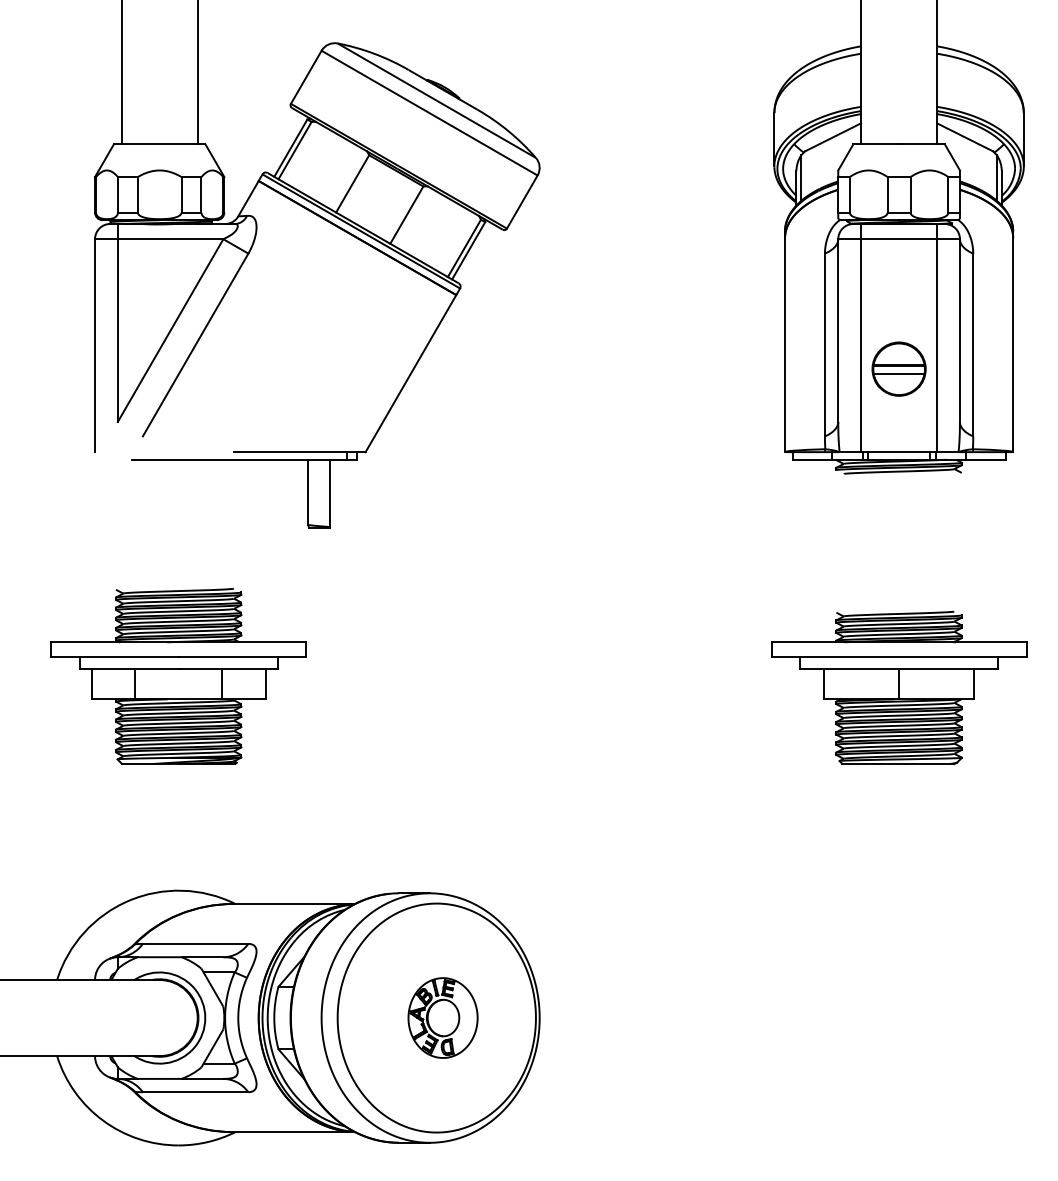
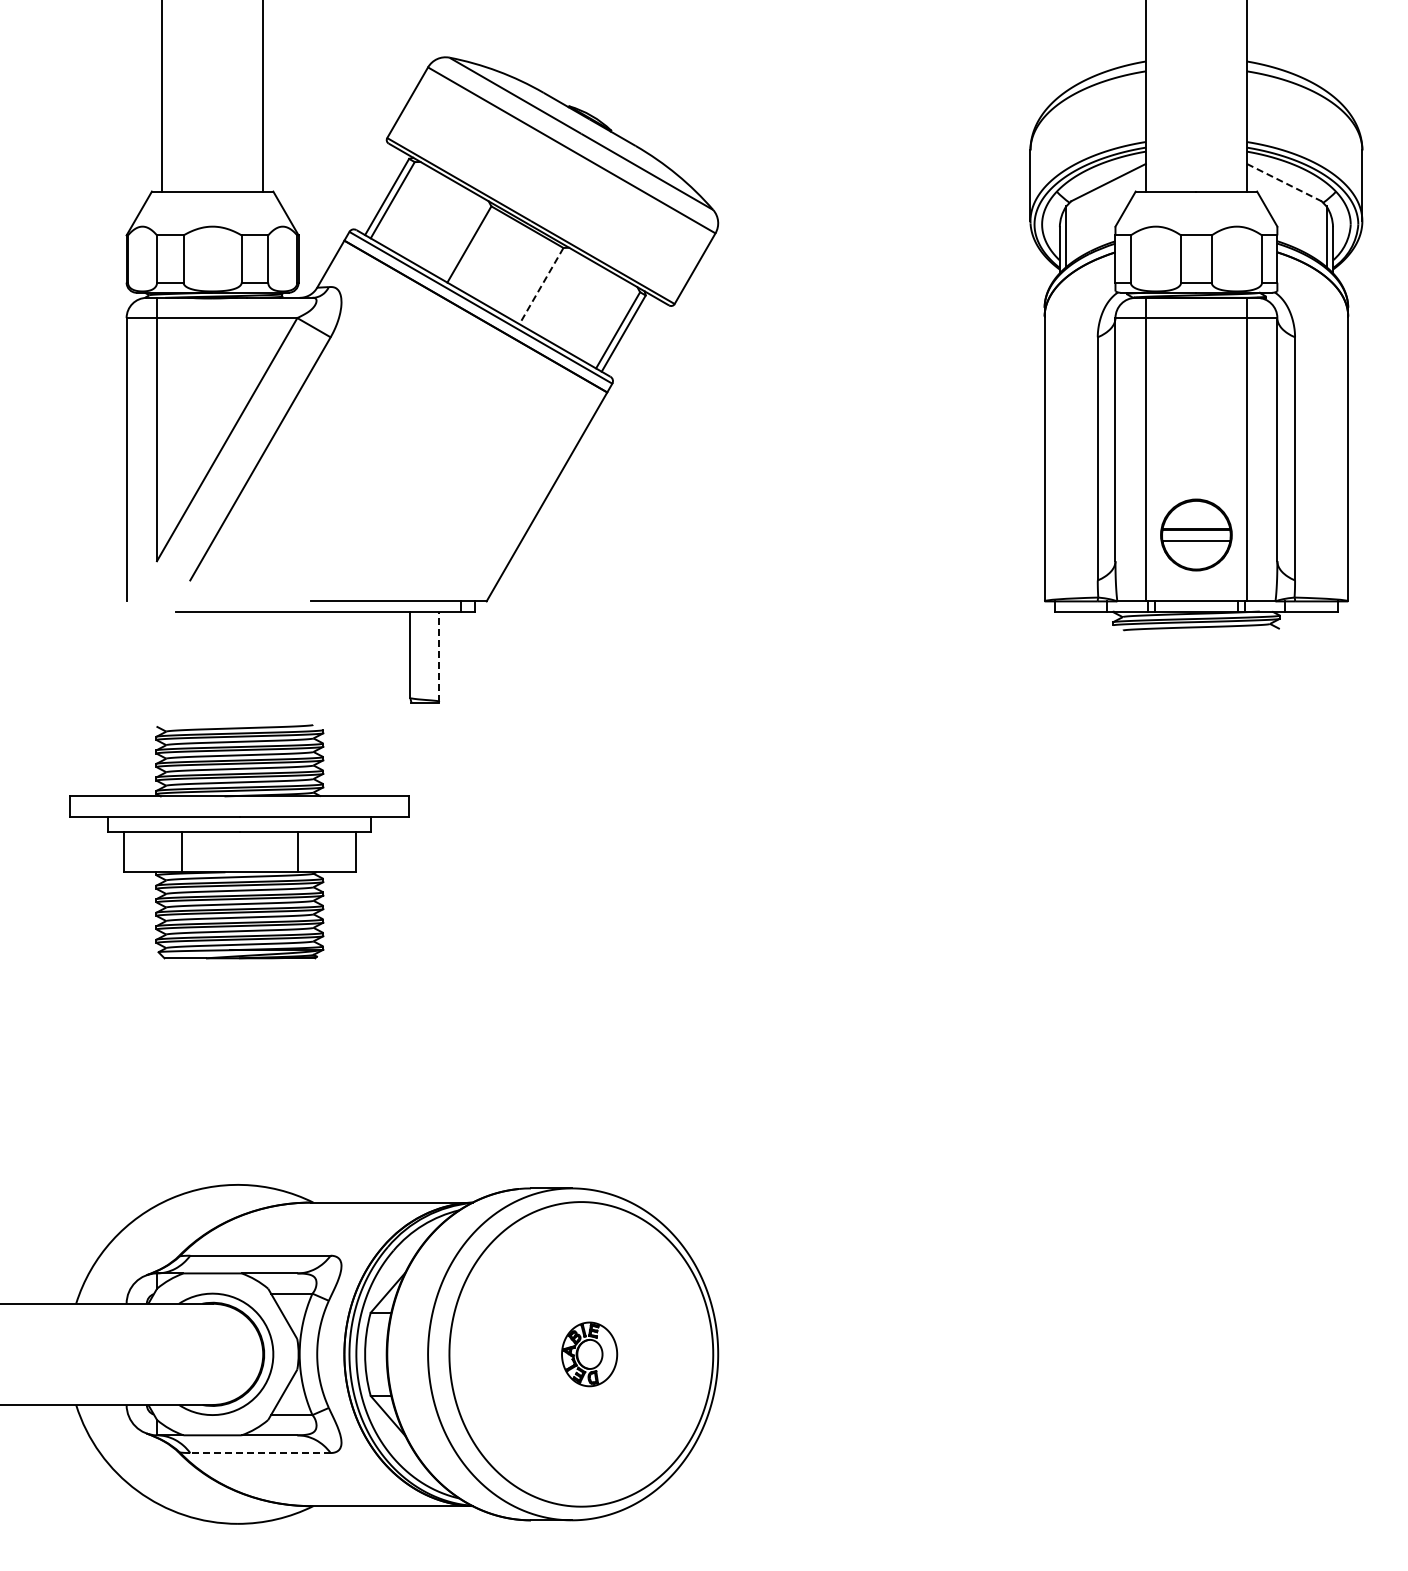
line: (965, 137) -> (1284, 182), solid -> dashed
line: (406, 215) -> (541, 286), solid -> dashed
part: (899, 368) -> (1196, 534), moved
line: (330, 493) -> (439, 656), solid -> dashed
part: (178, 676) -> (239, 841), moved
part: (899, 687) -> (1196, 914), removed
part: (442, 1018) -> (589, 1354), size x0.6
line: (194, 1092) -> (259, 1453), solid -> dashed

